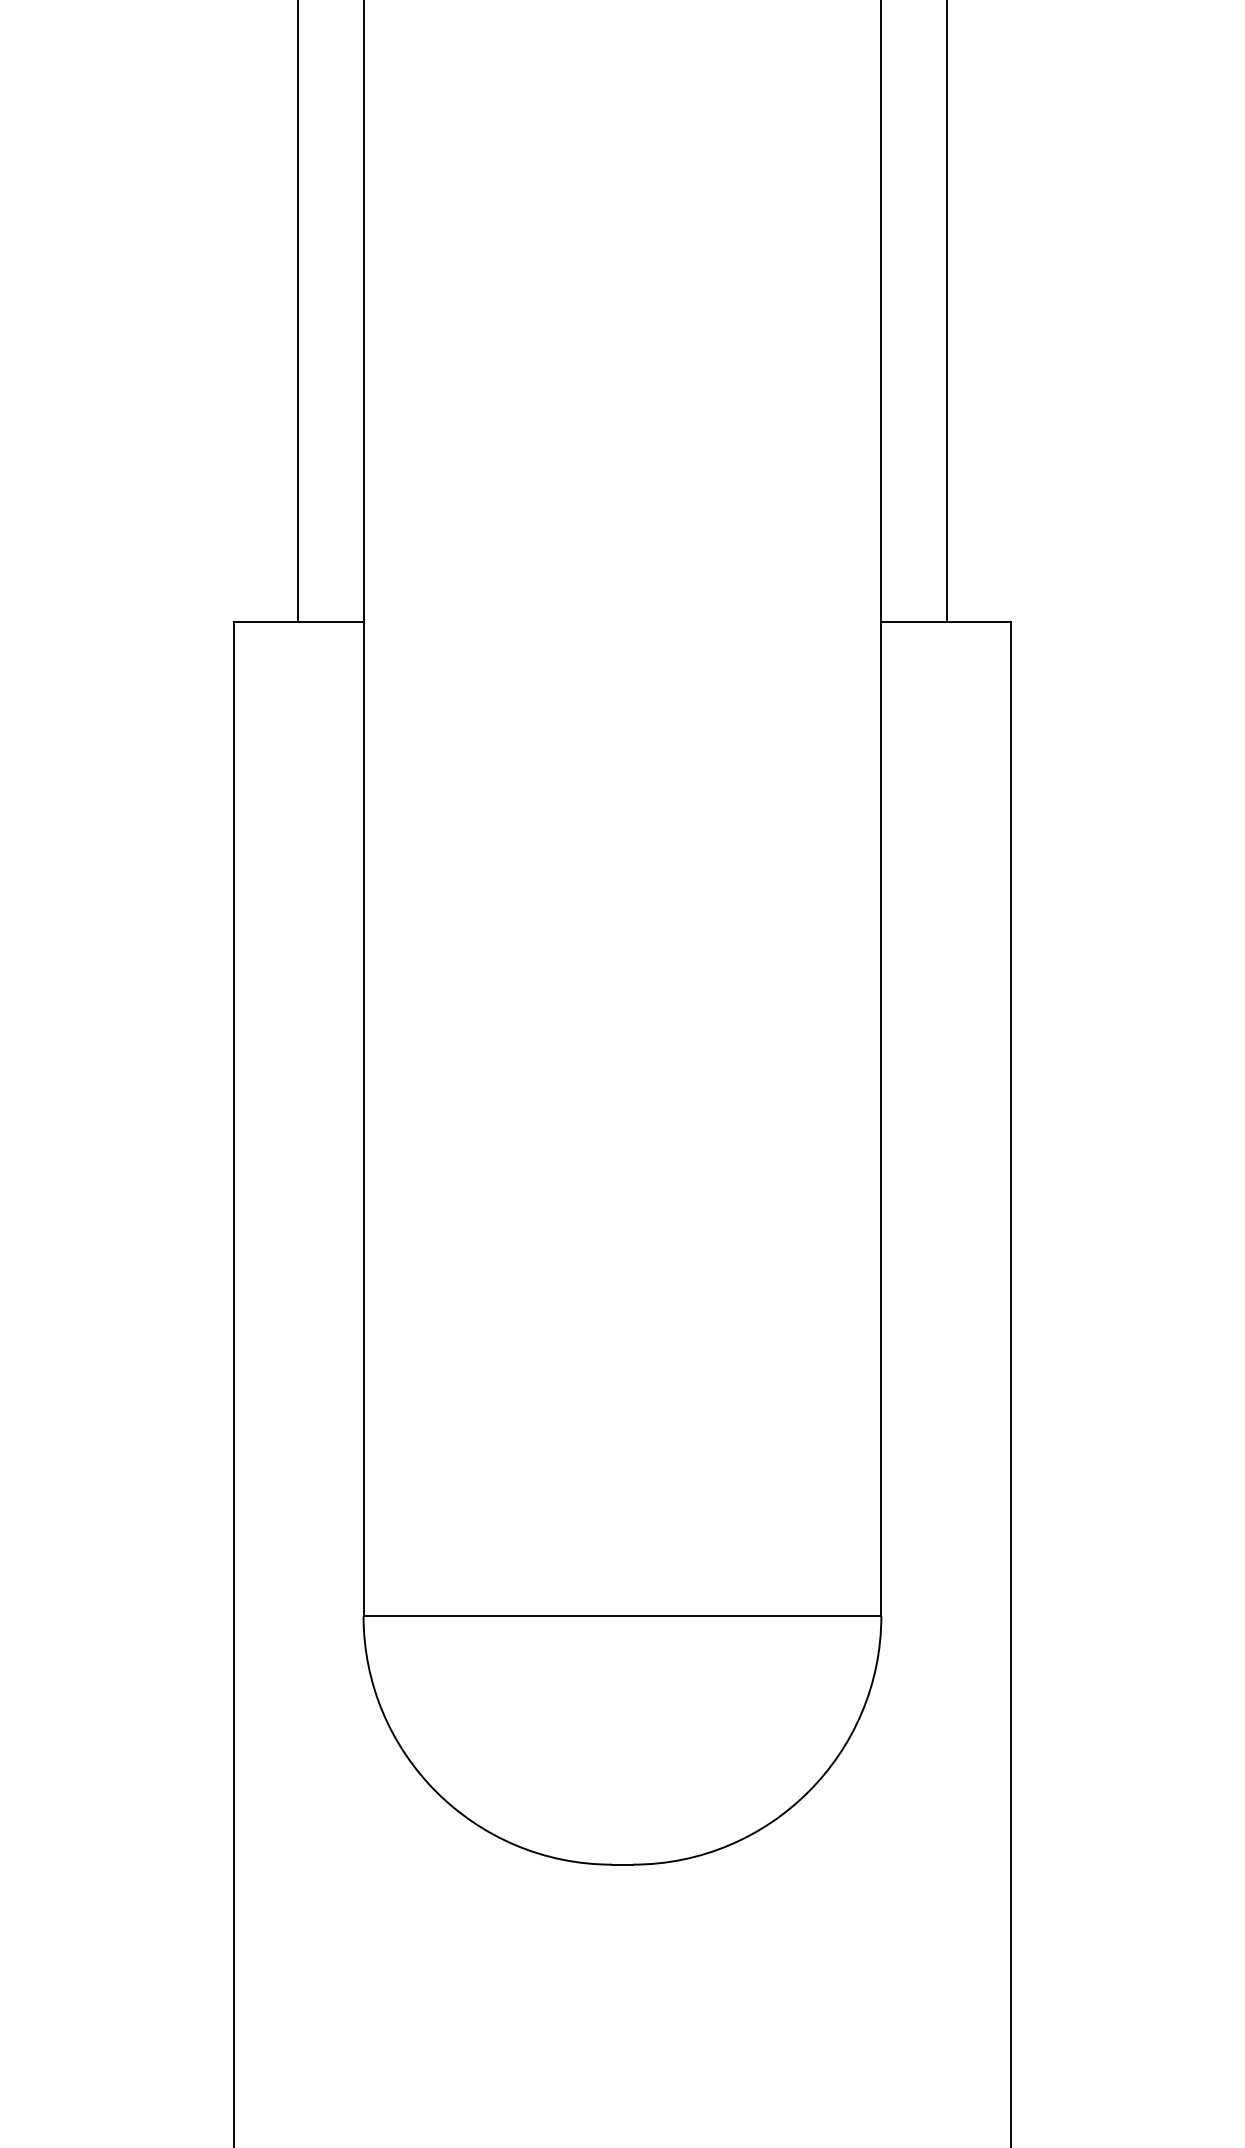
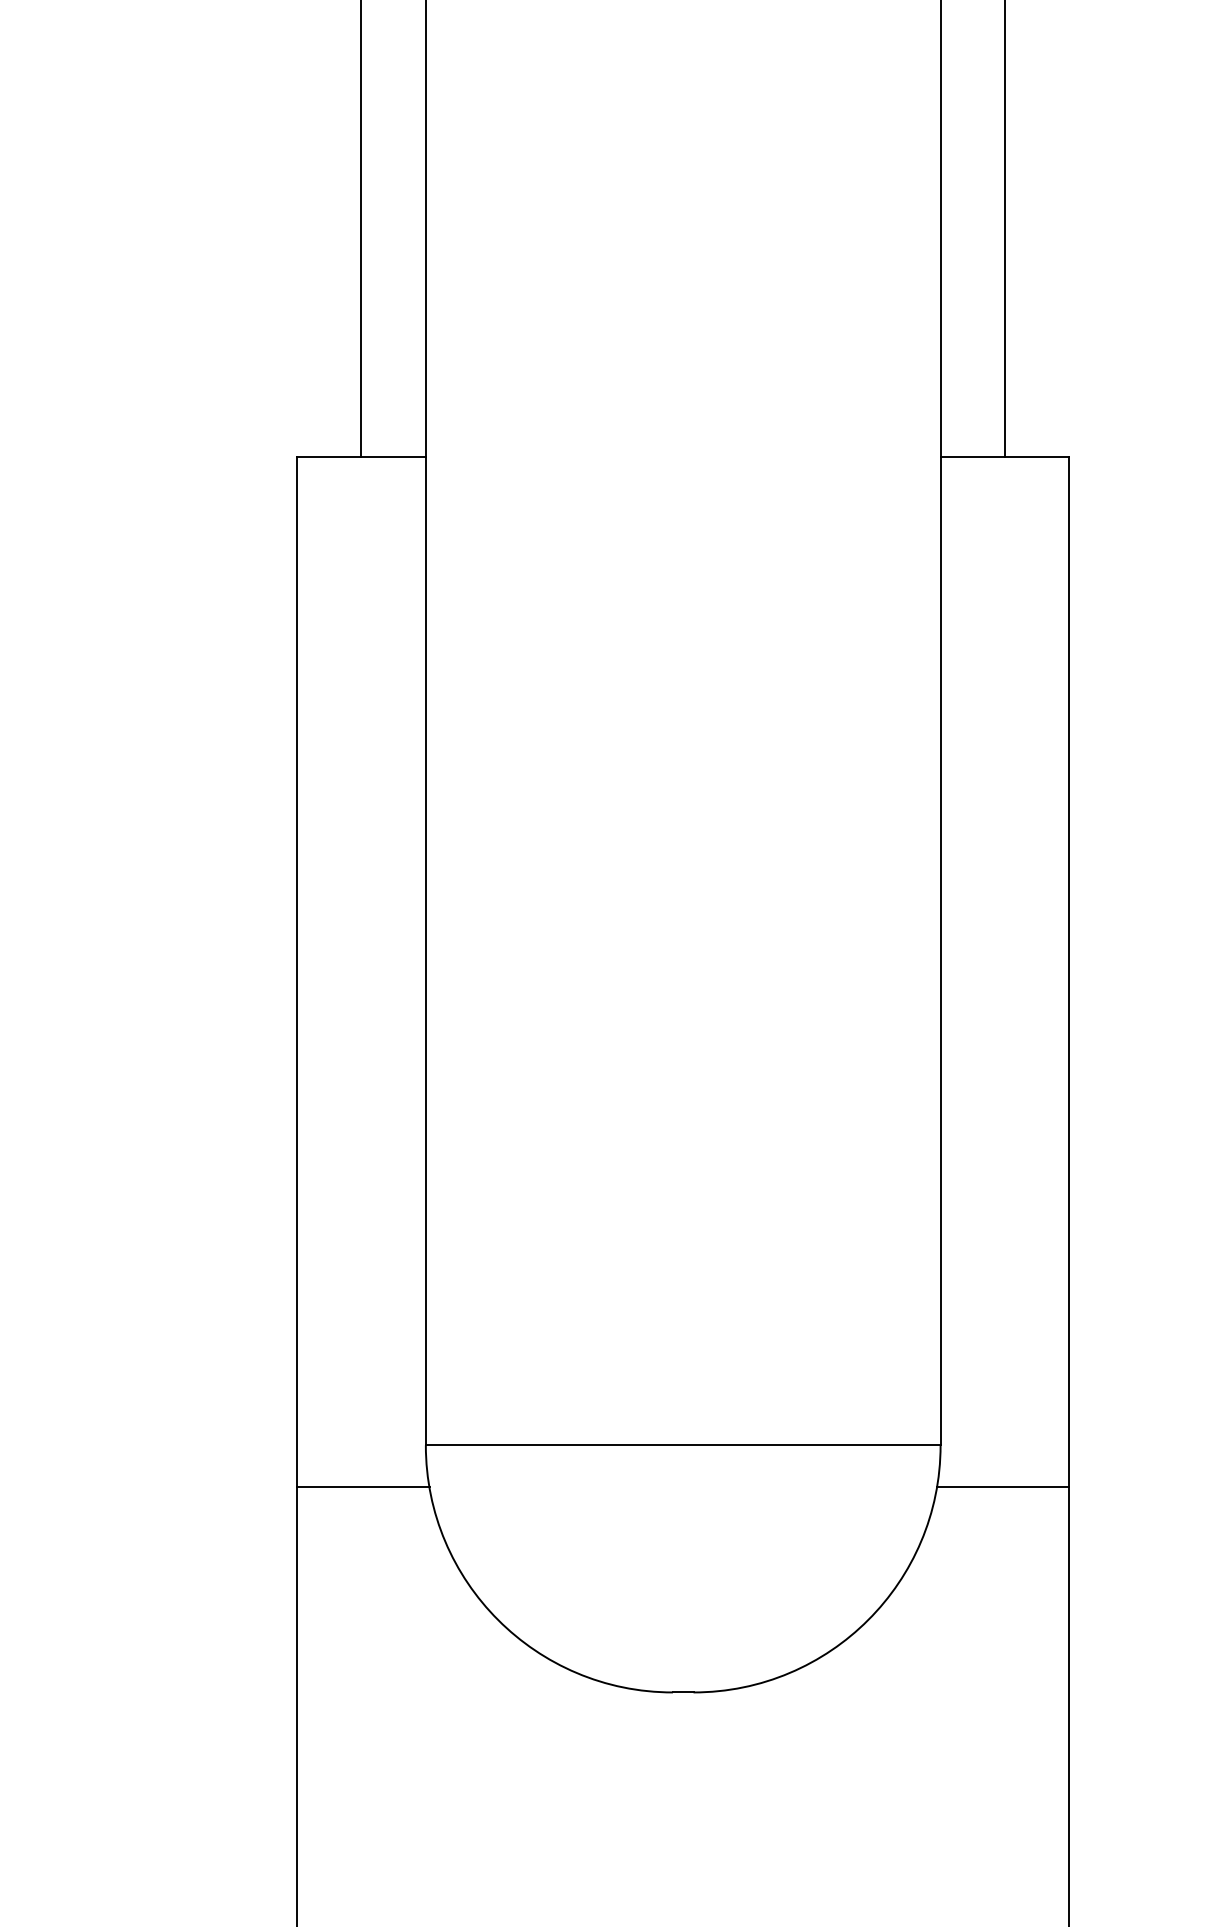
line: (300, 1657) -> (363, 1486), added
line: (943, 1657) -> (1002, 1486), added

